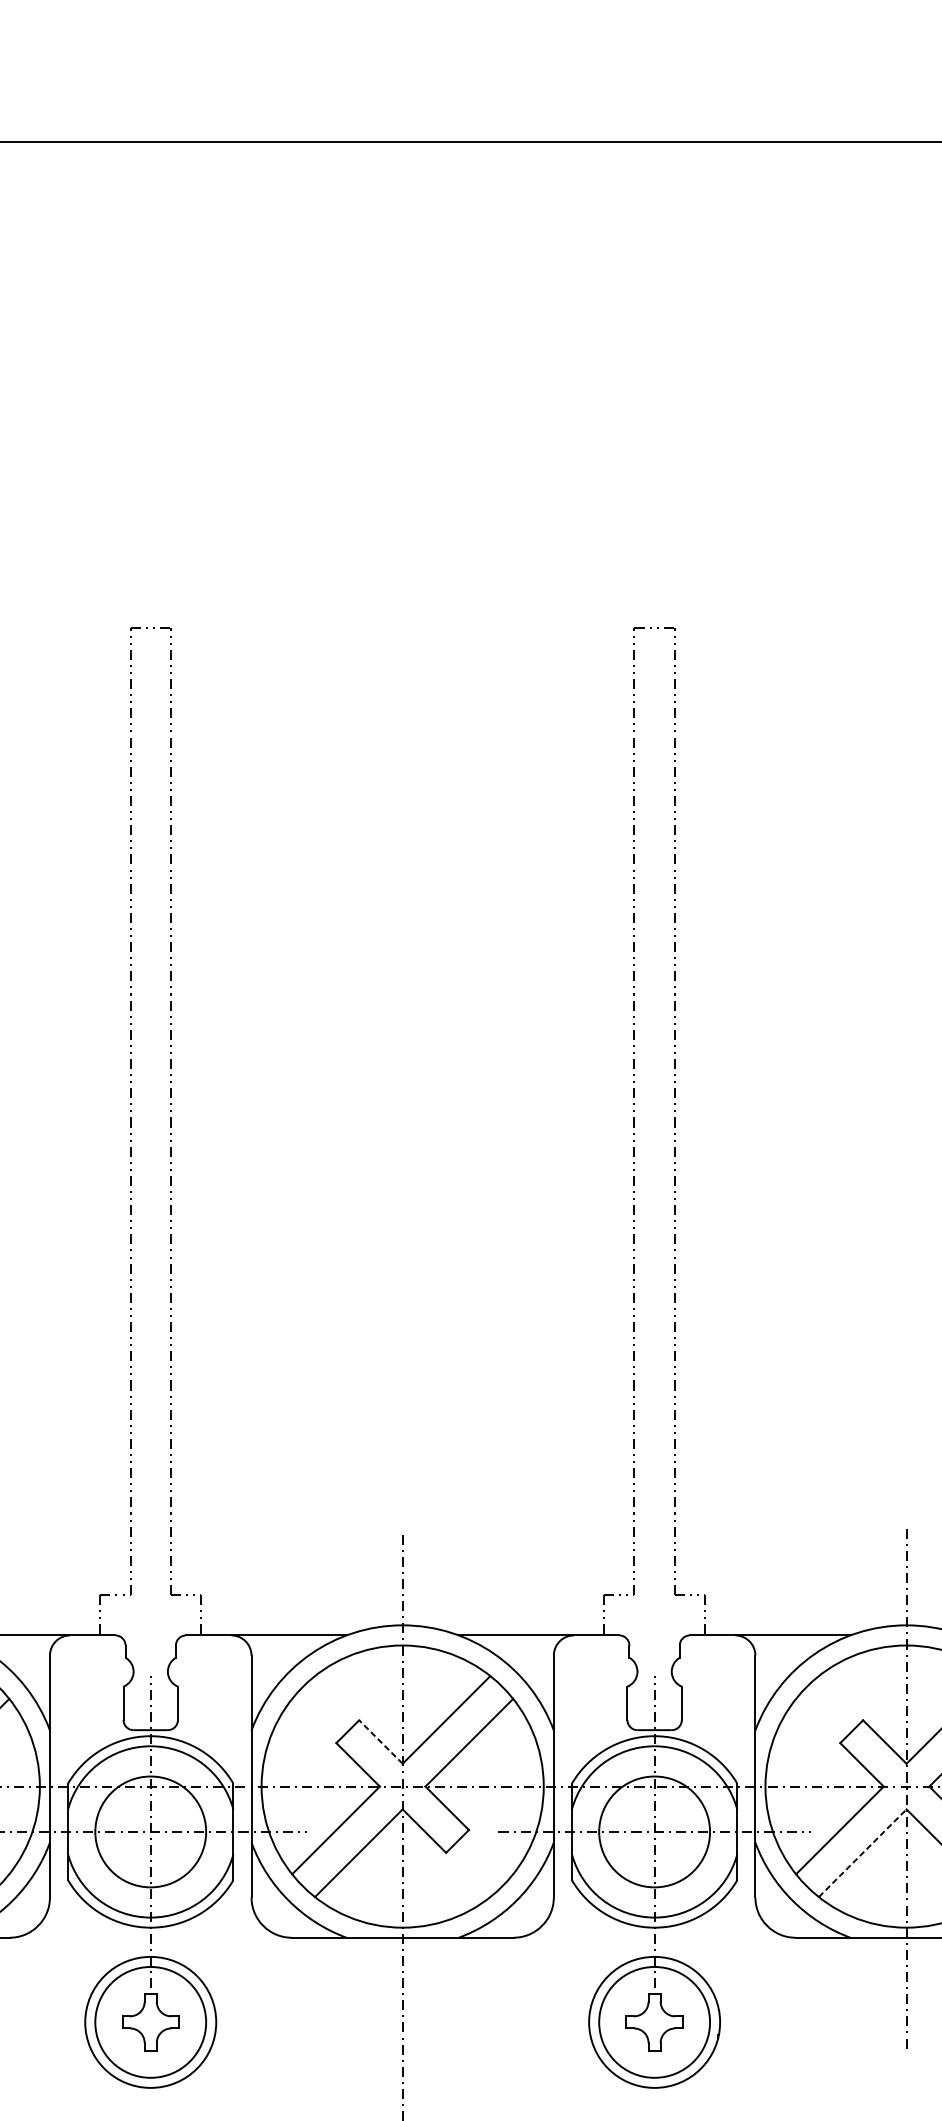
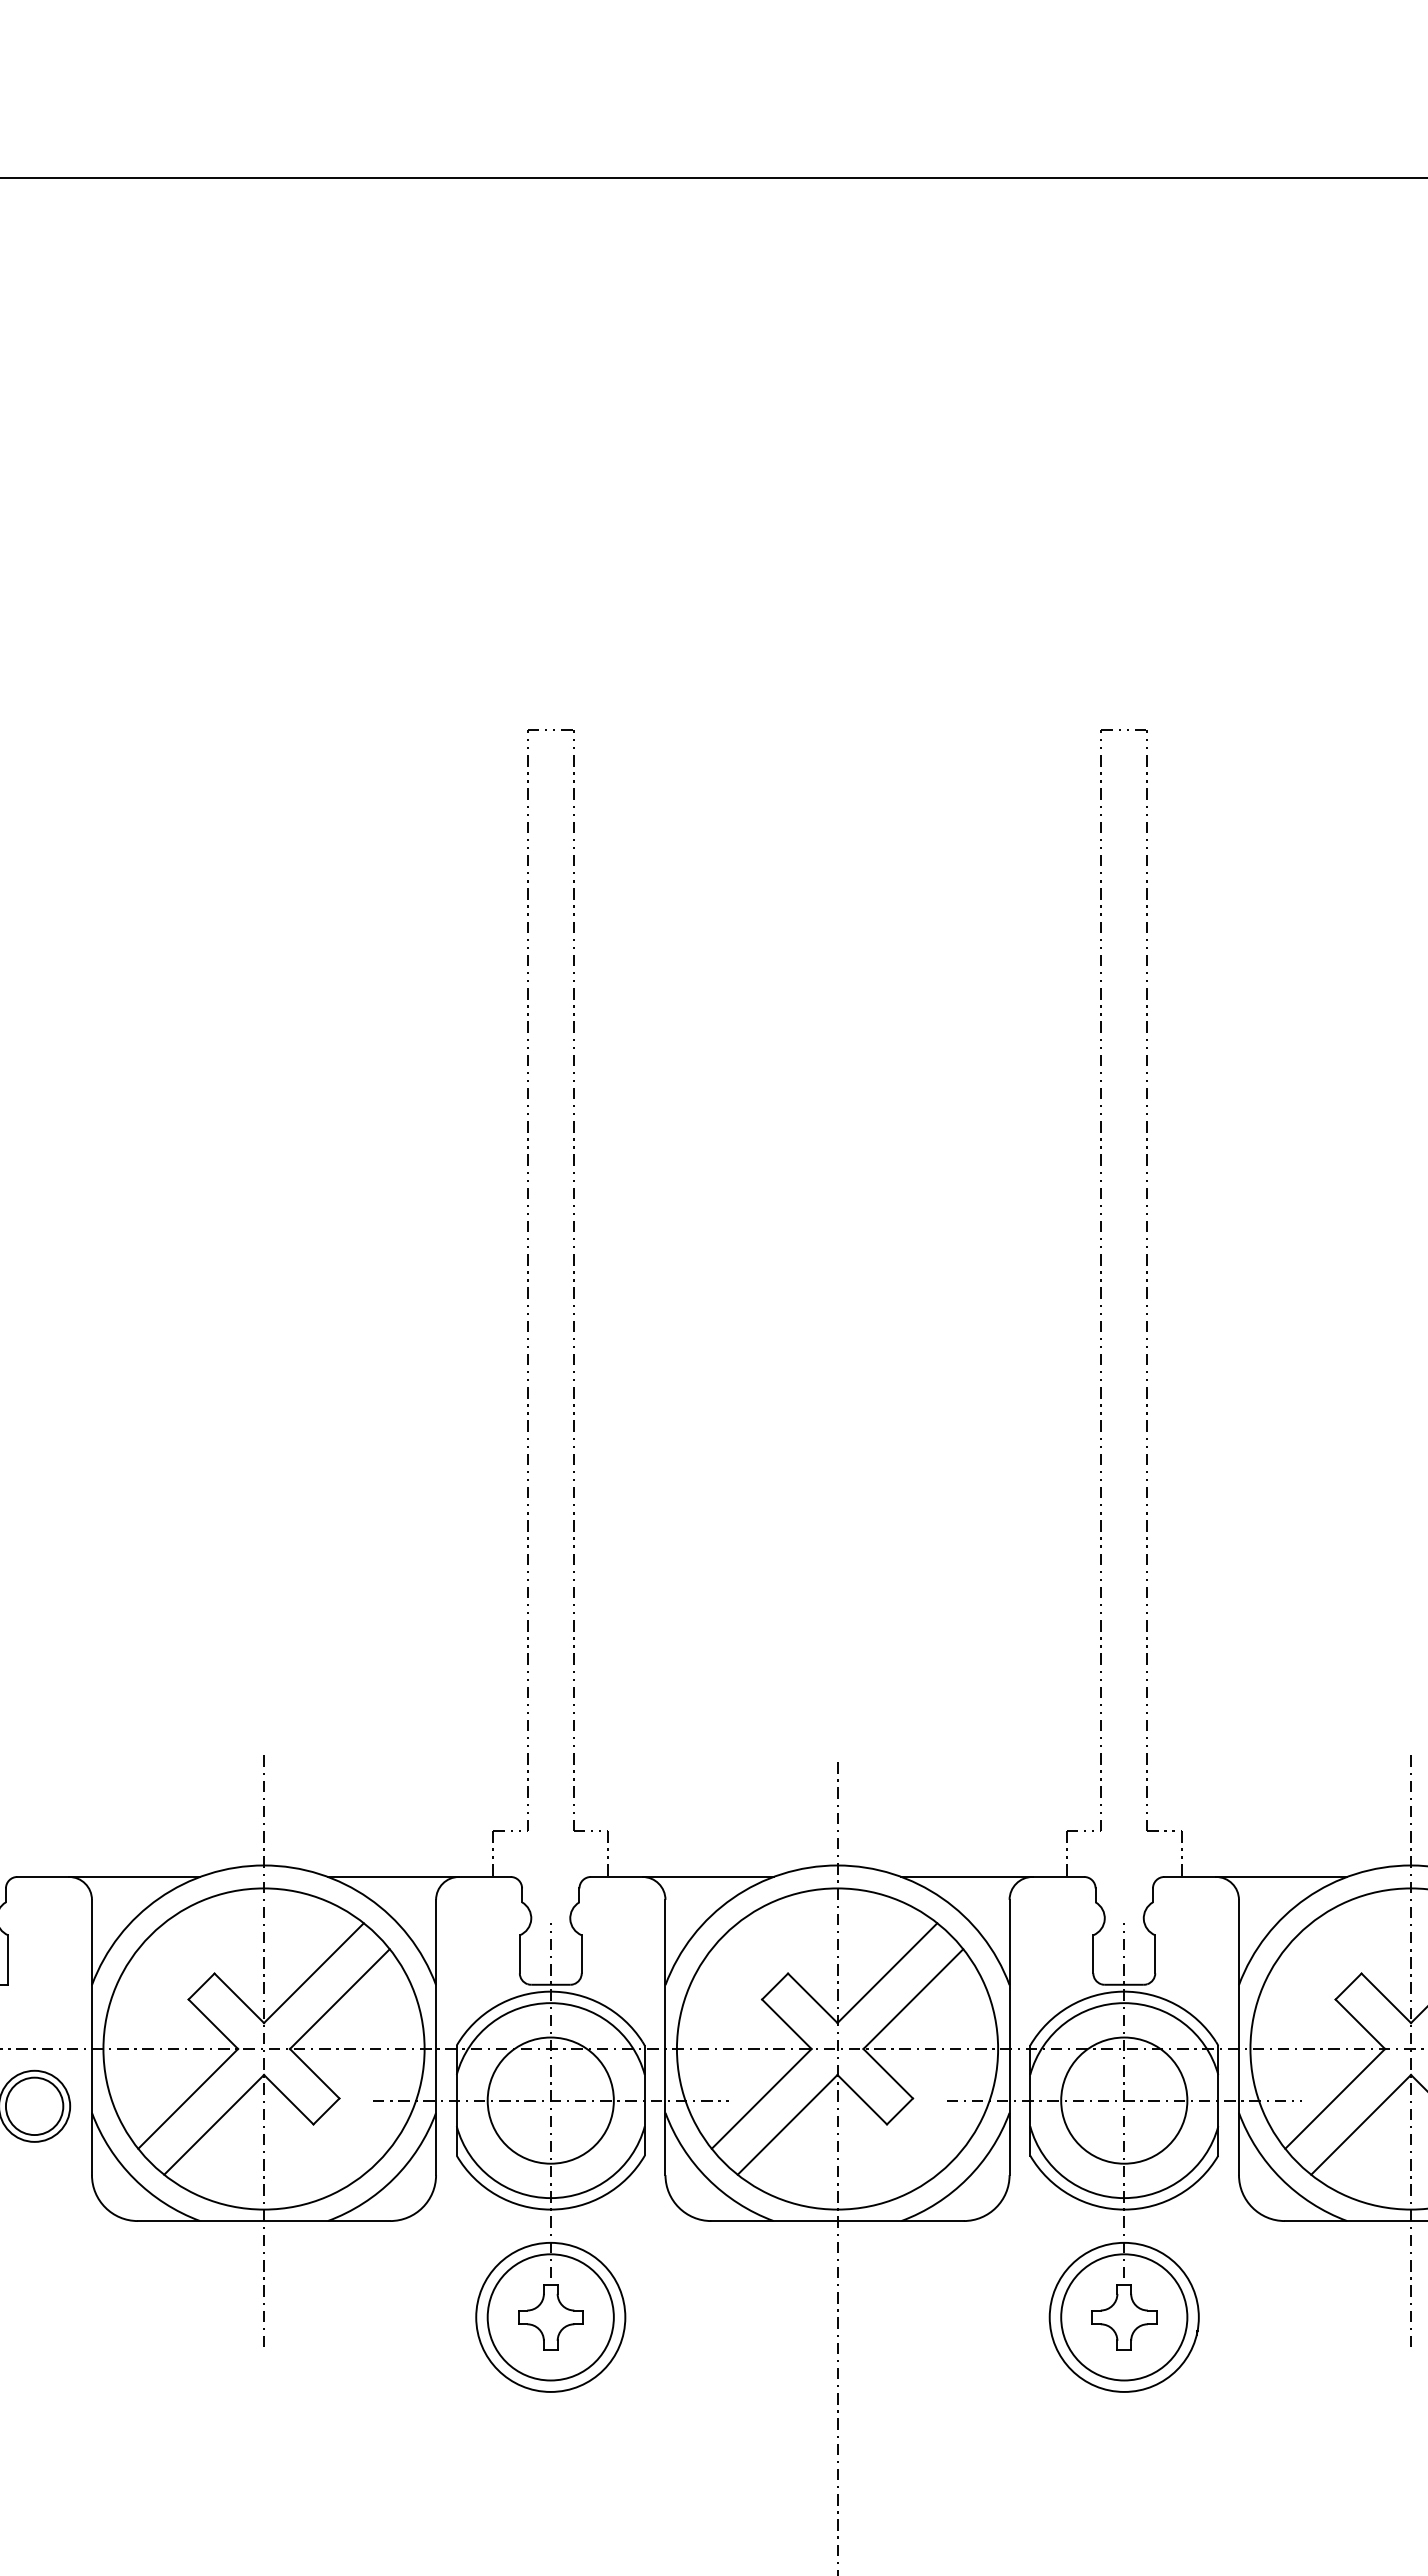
line: (380, 1742) -> (812, 1998), dashed -> solid
line: (863, 1852) -> (1361, 2124), dashed -> solid

